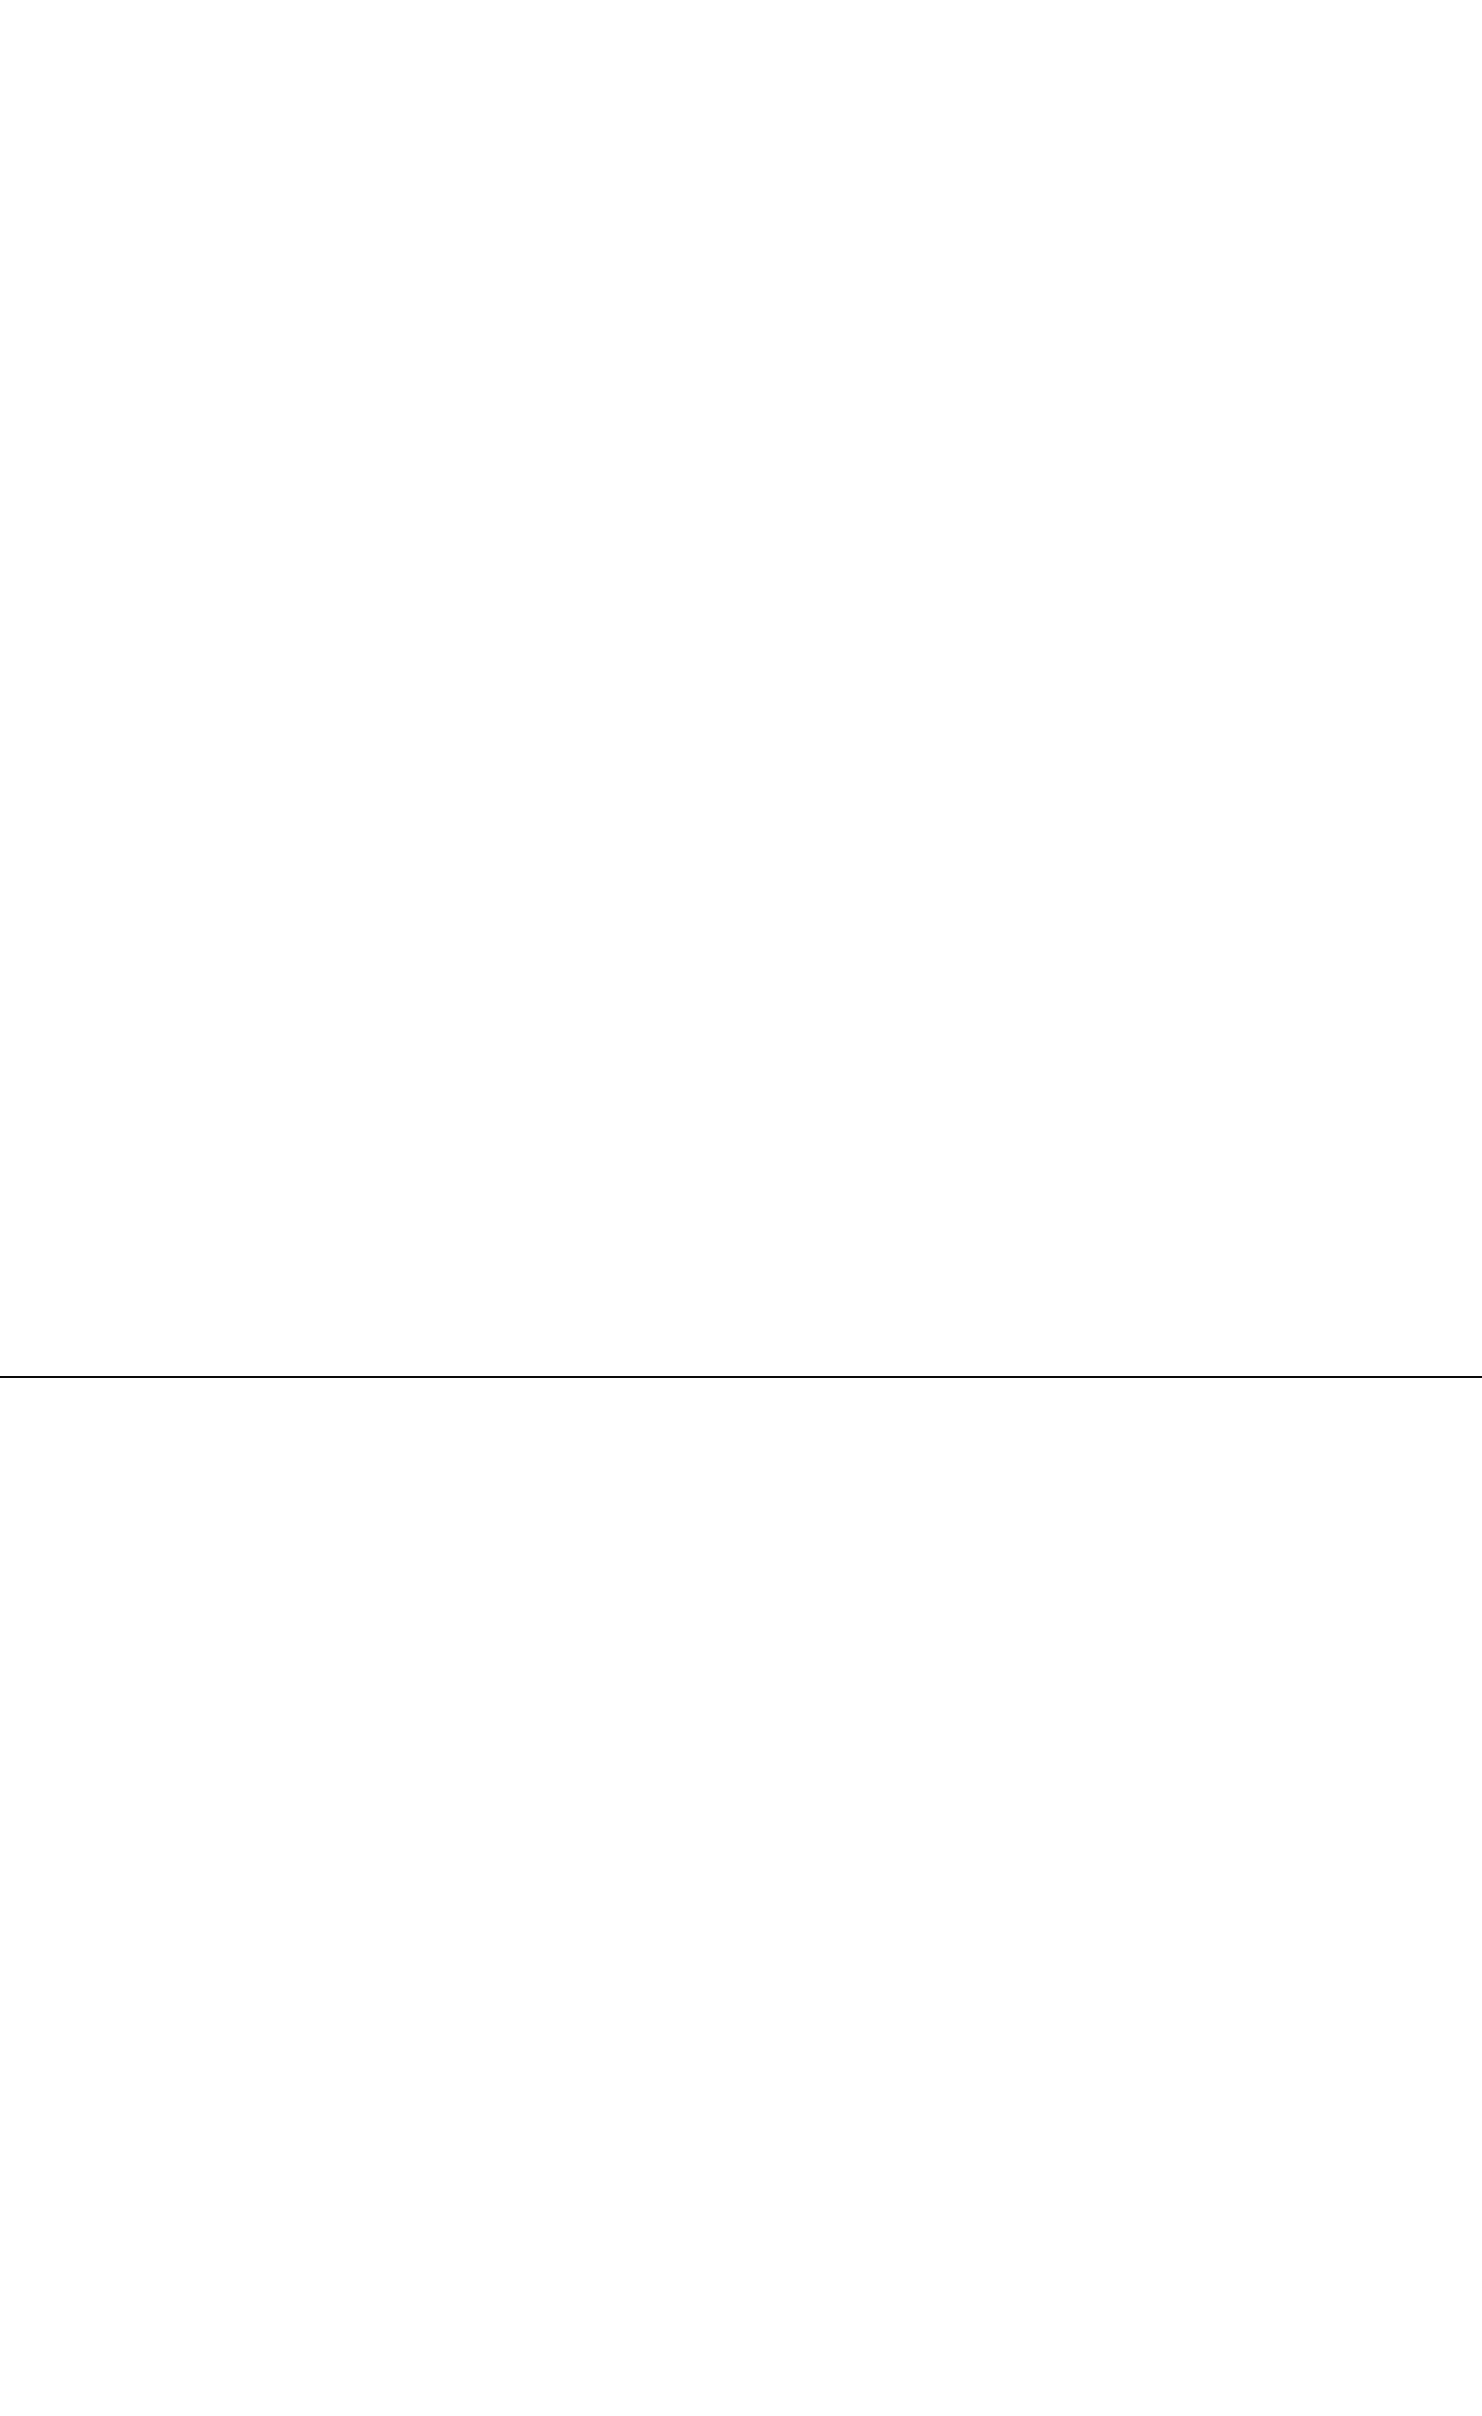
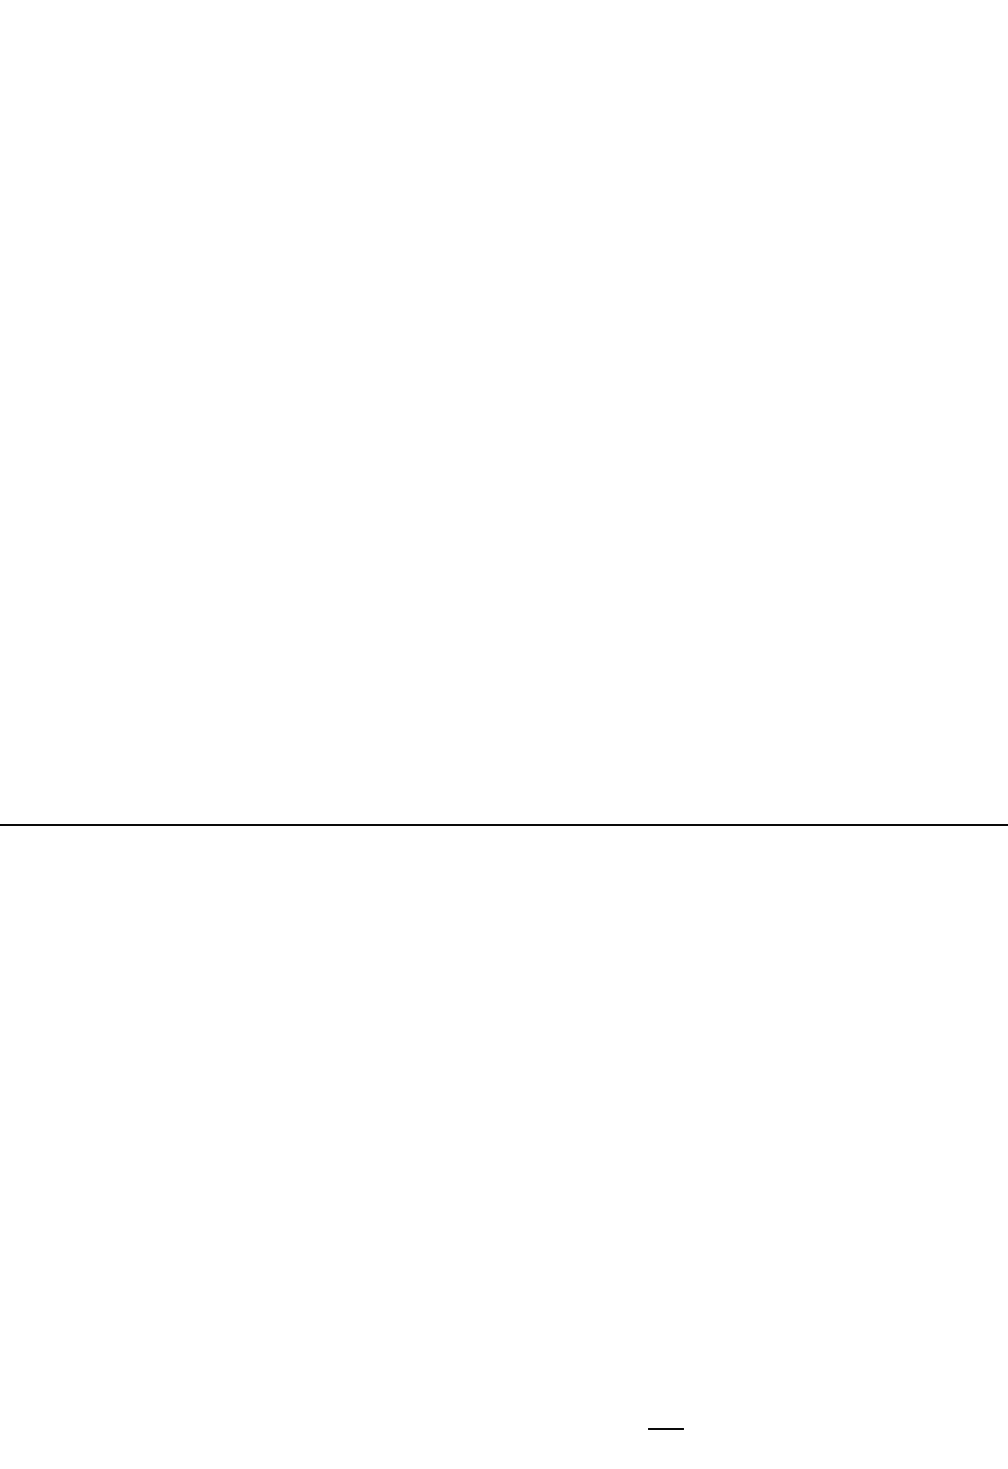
line: (1064, 2218) -> (666, 1428), added

